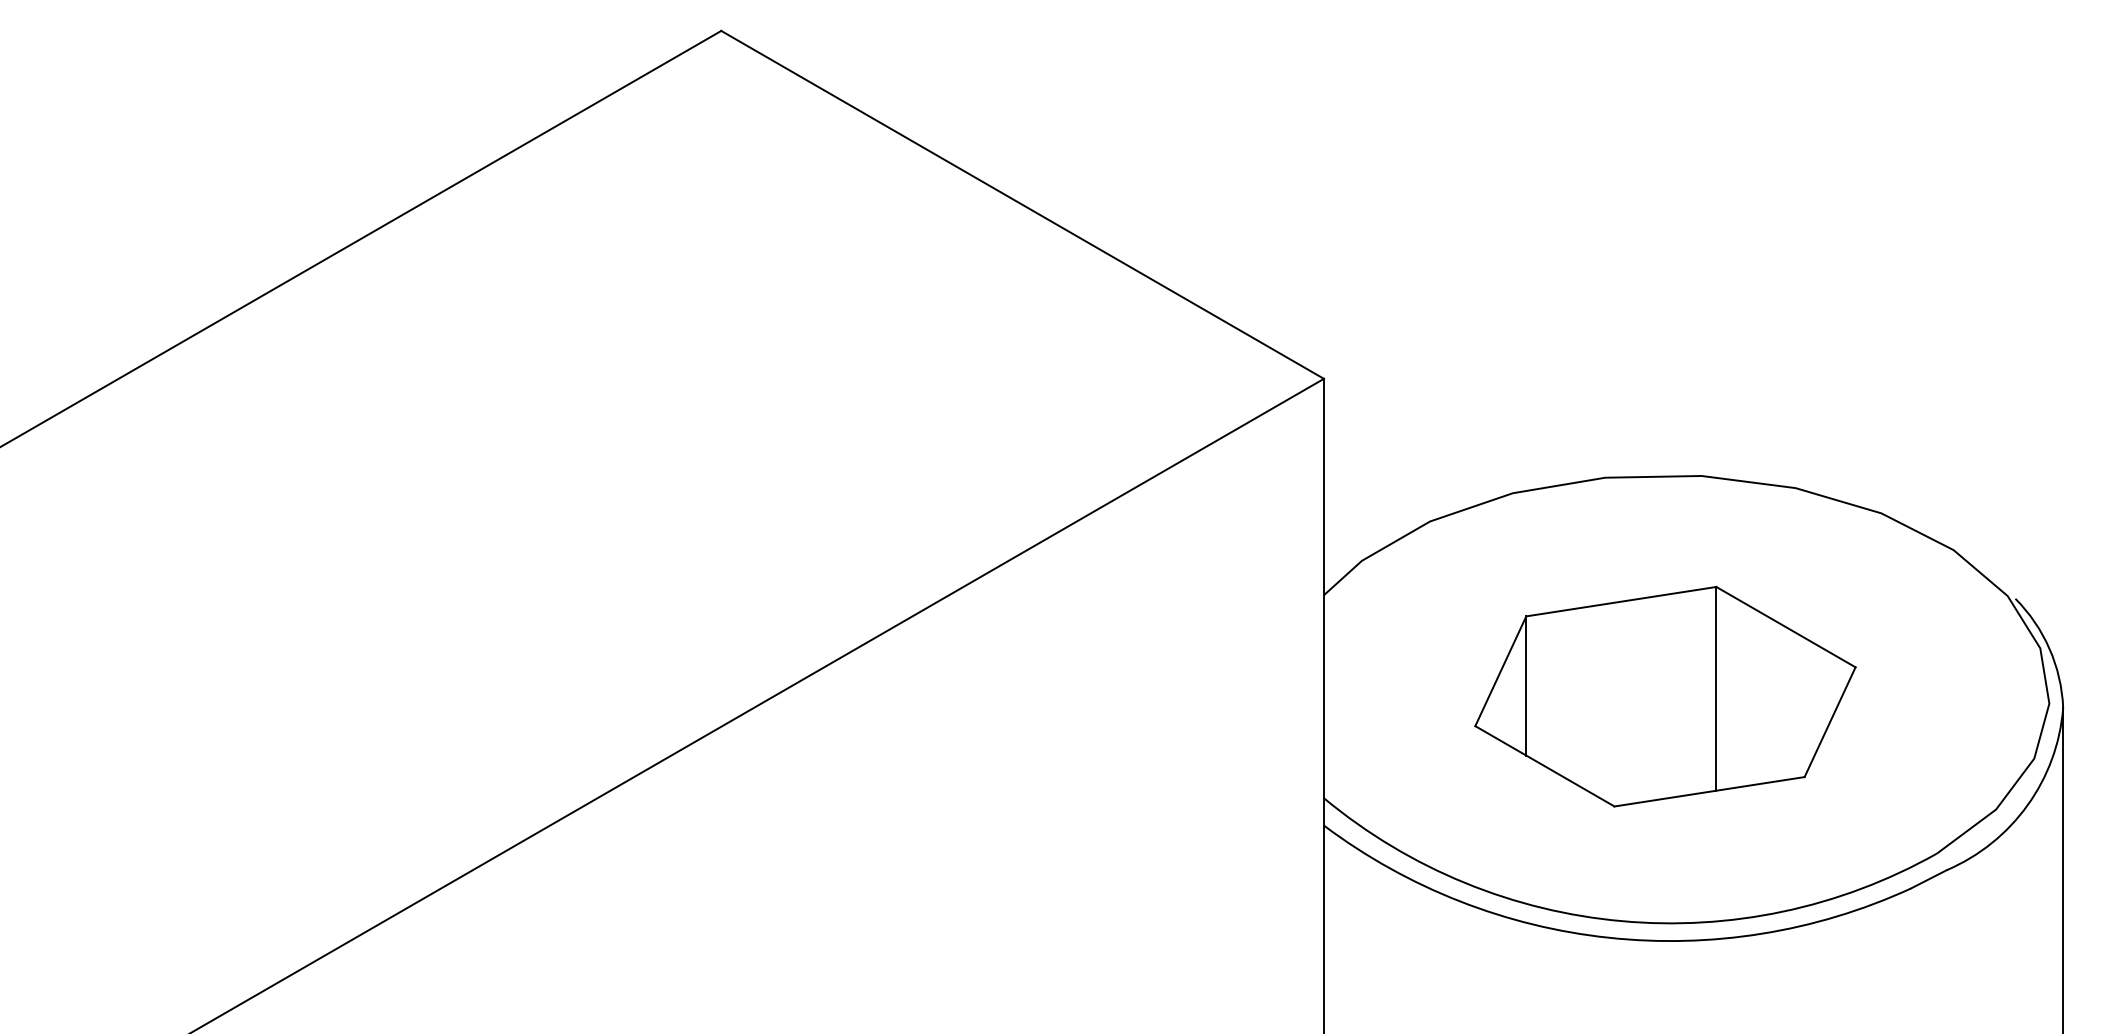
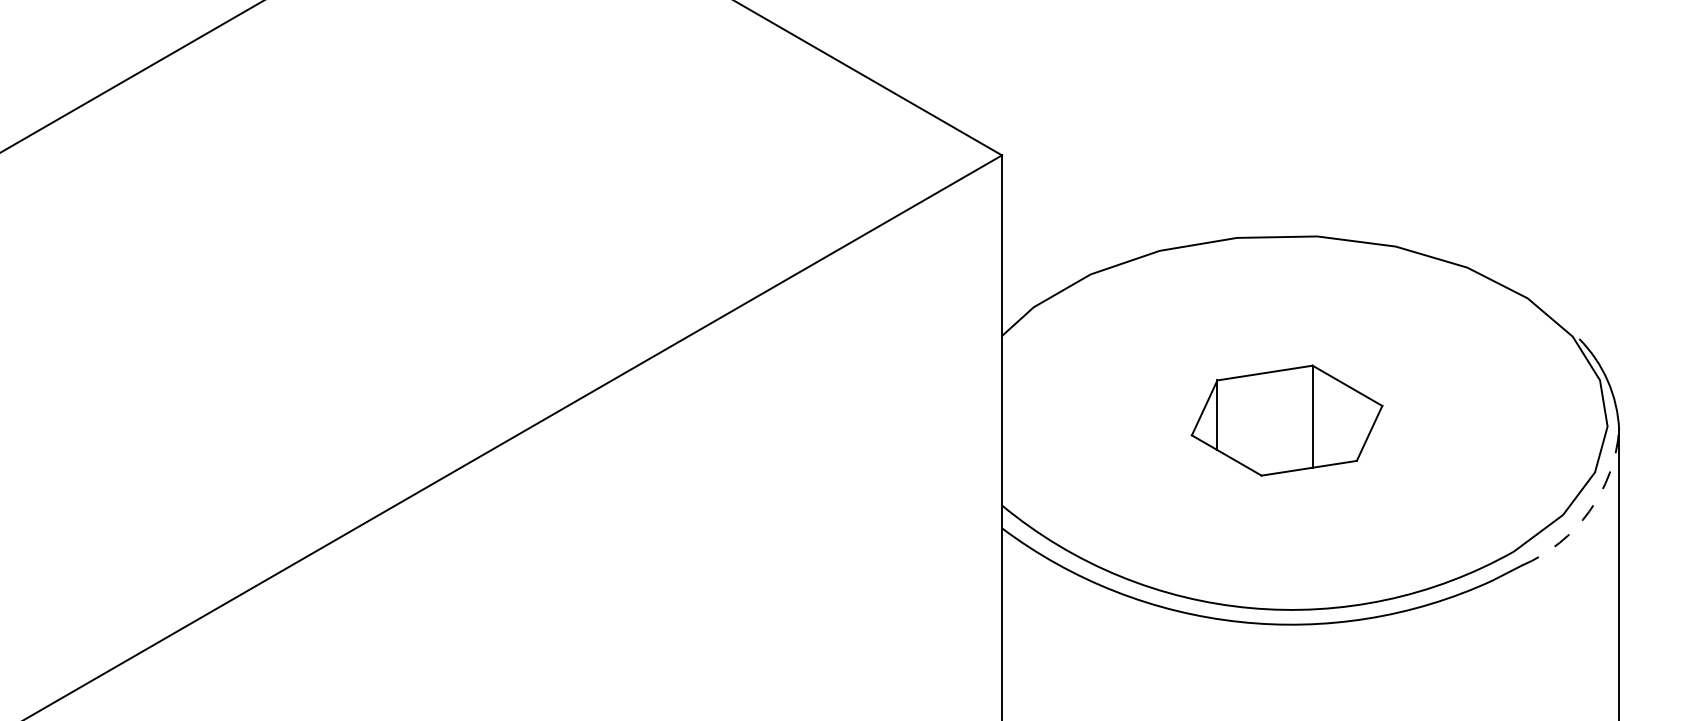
part: (1665, 696) -> (1287, 420), size x0.6
arc: (2027, 805) -> (1589, 511), solid -> dashed

